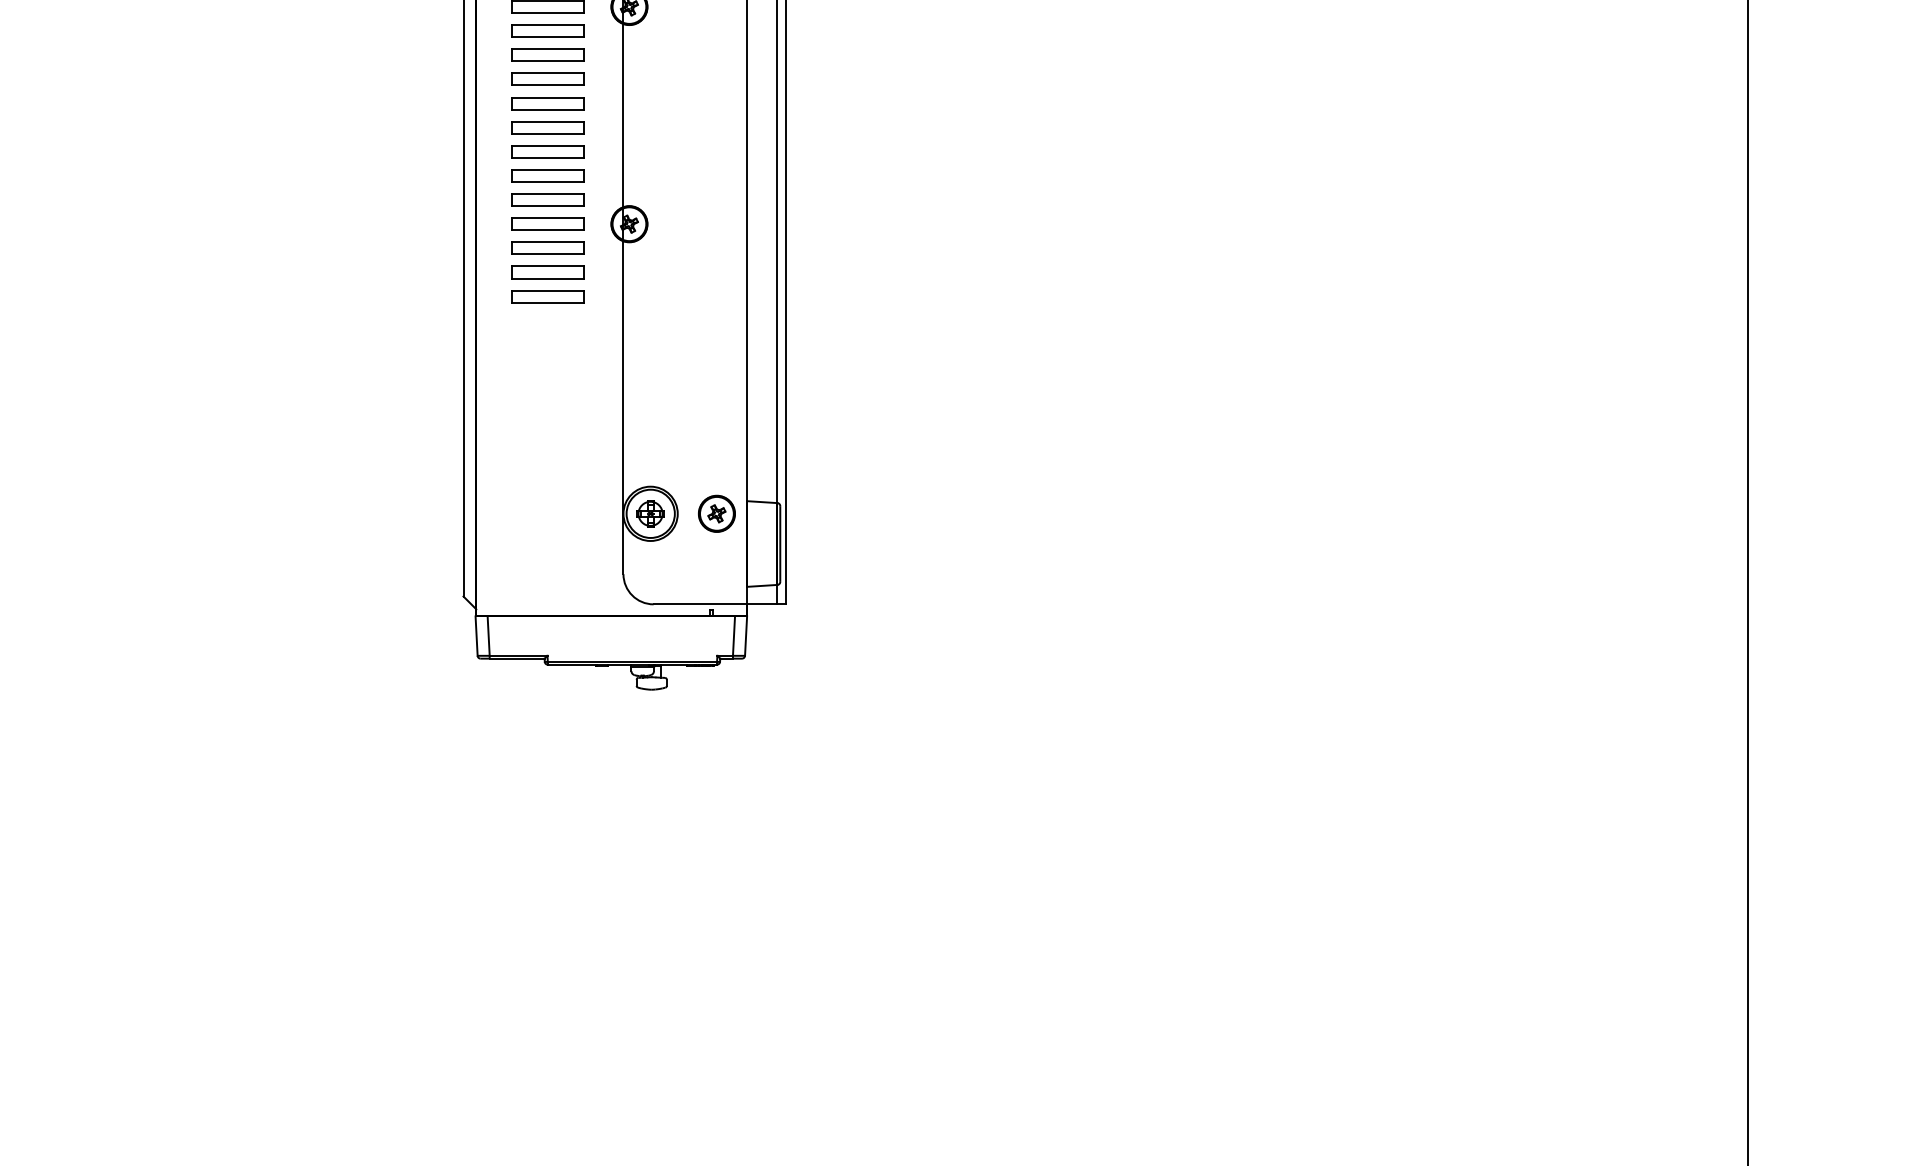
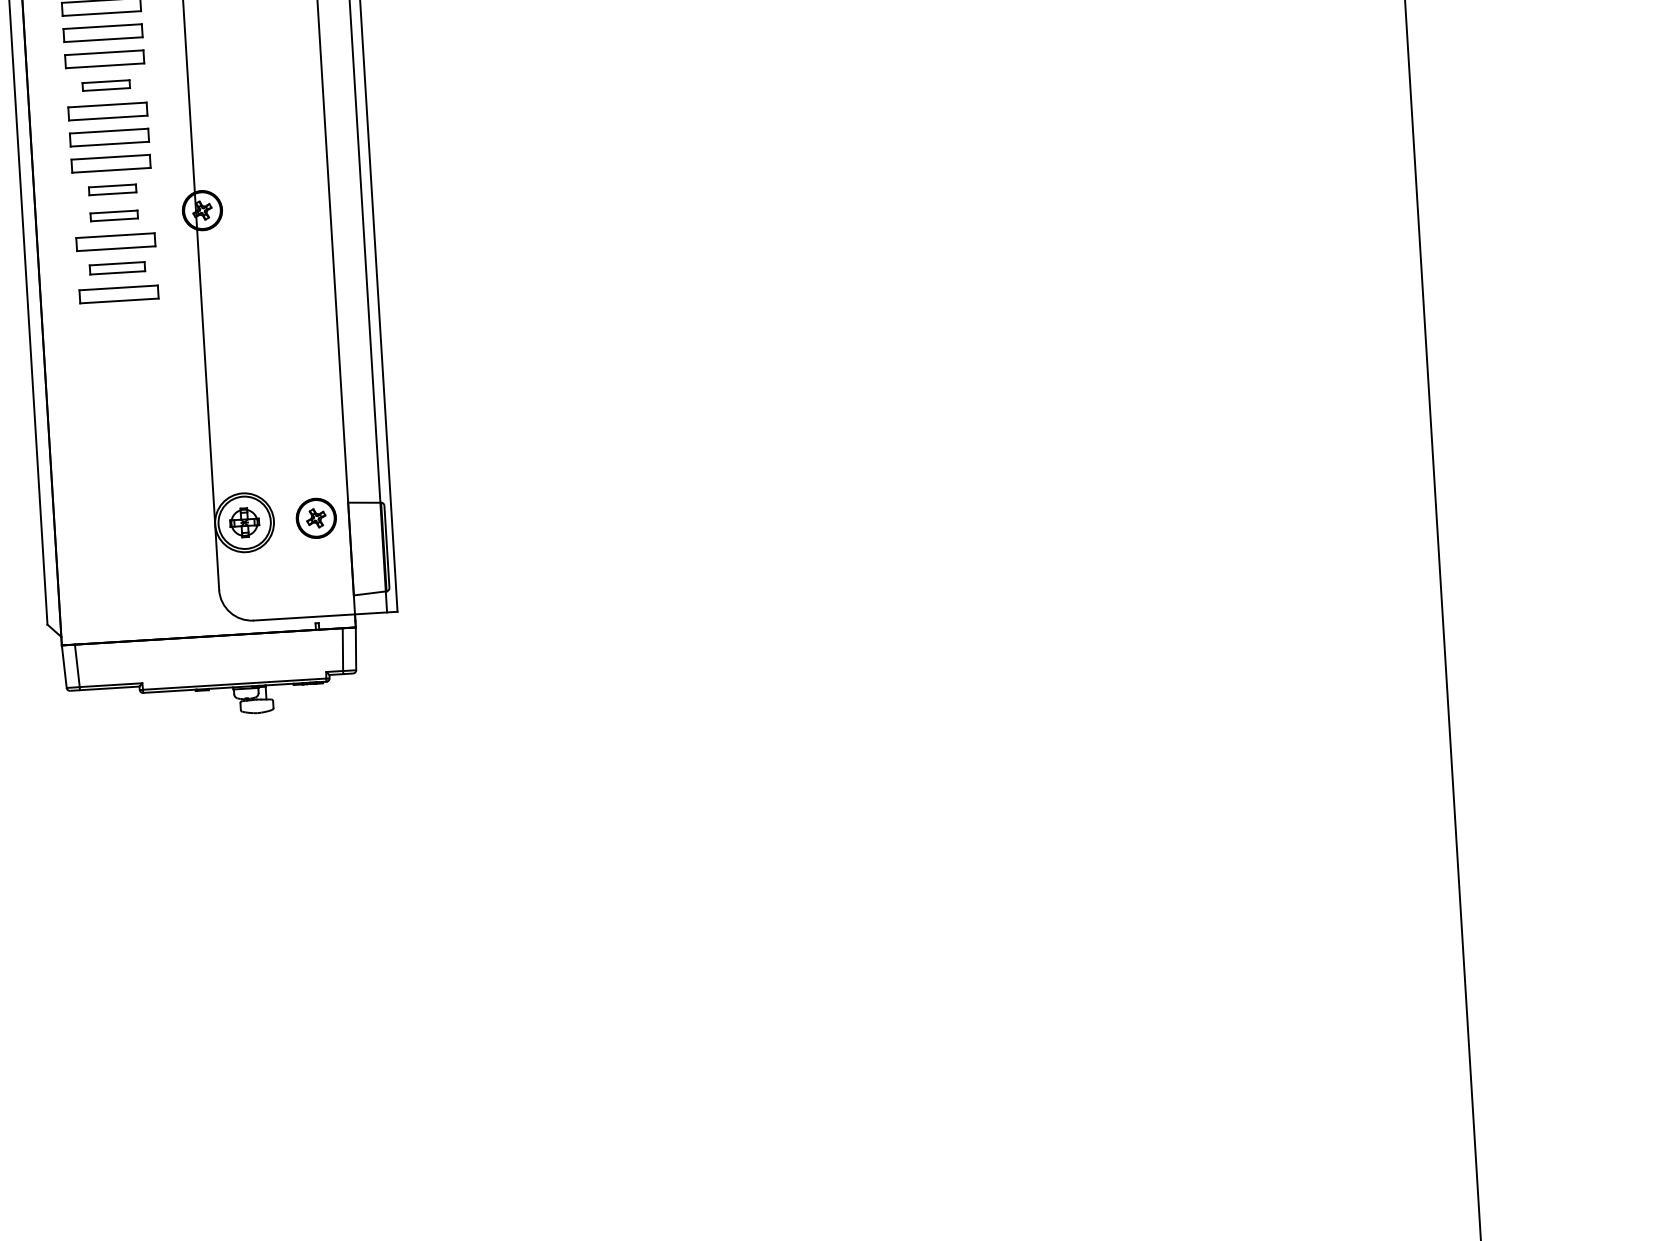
part: (547, 103) -> (105, 85), size x0.6
part: (547, 199) -> (112, 189), size x0.6
part: (547, 223) -> (113, 215), size x0.6
part: (547, 272) -> (116, 268), size x0.7

